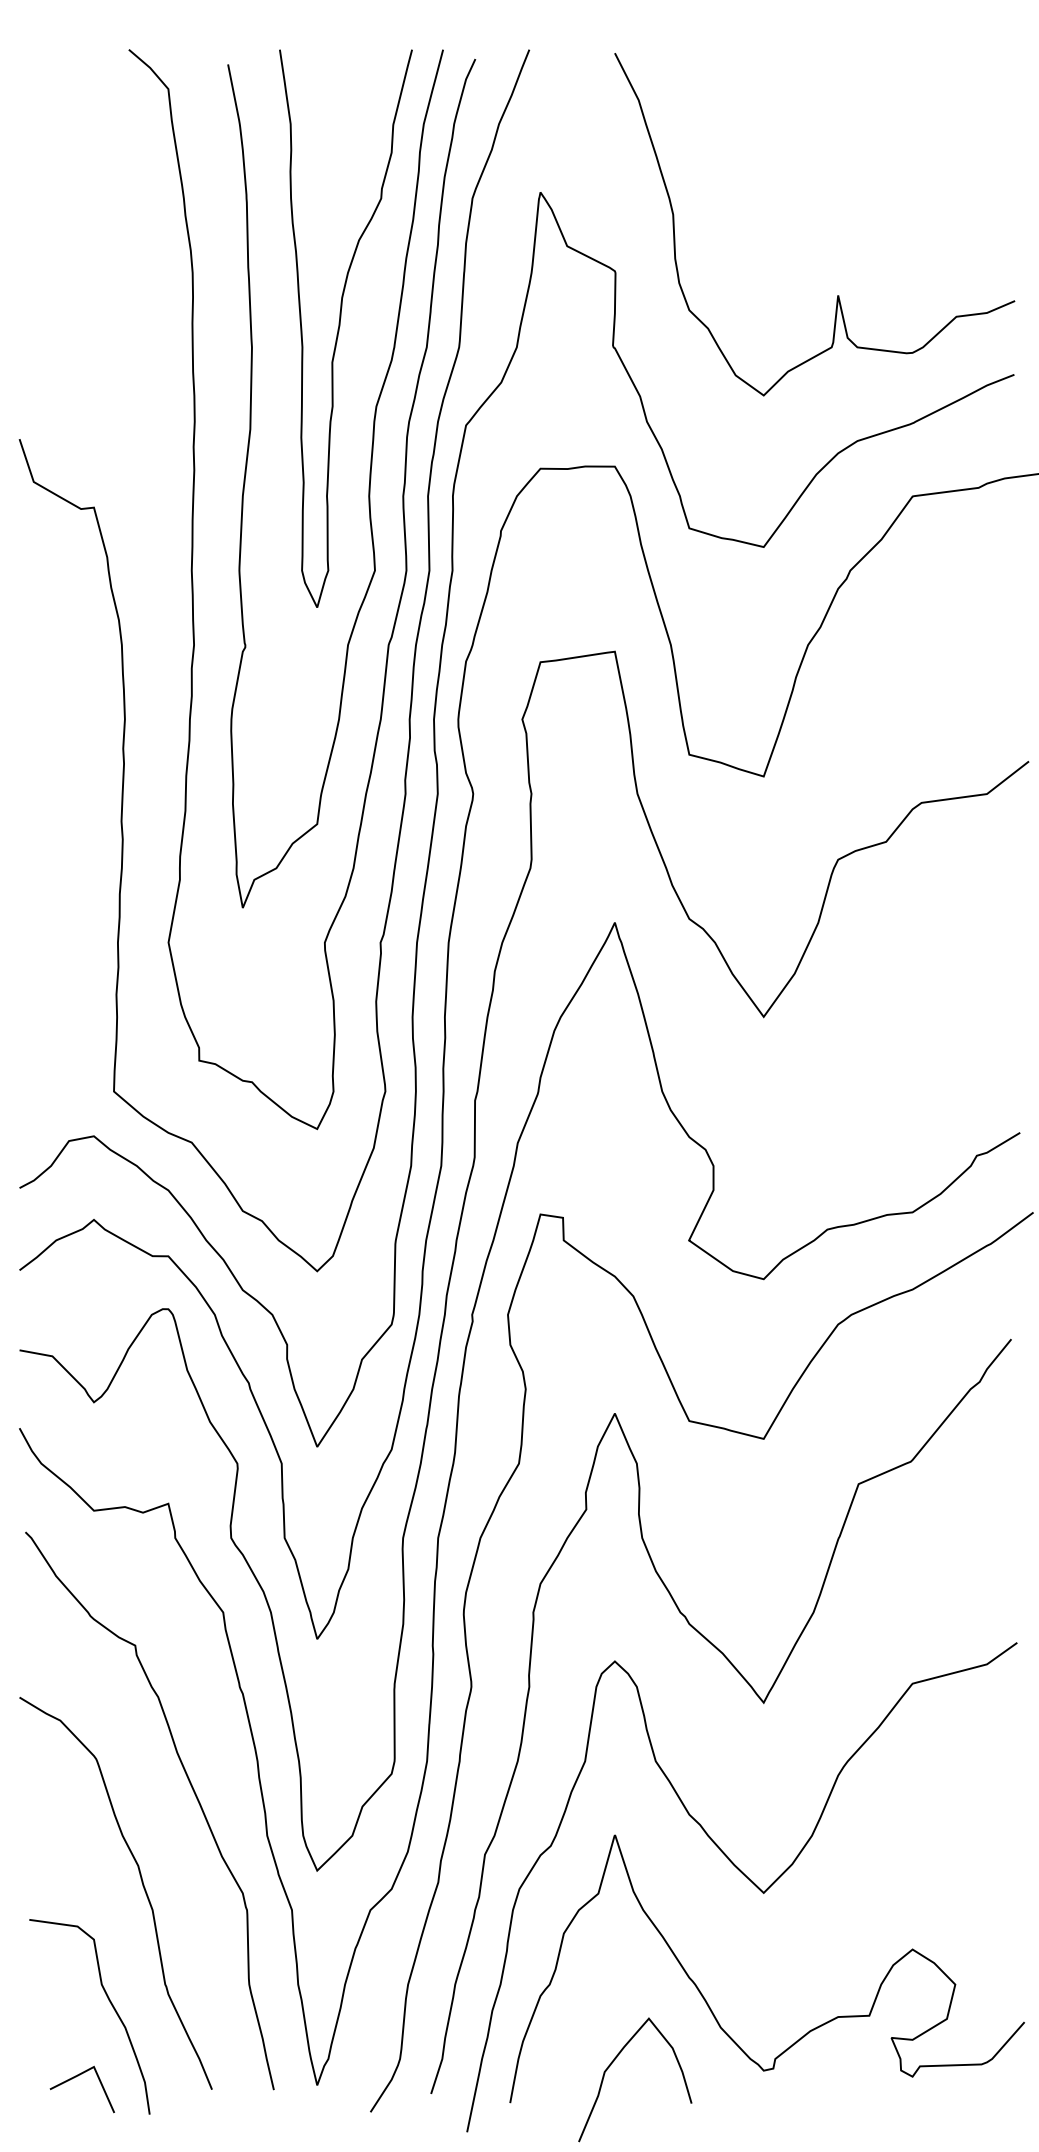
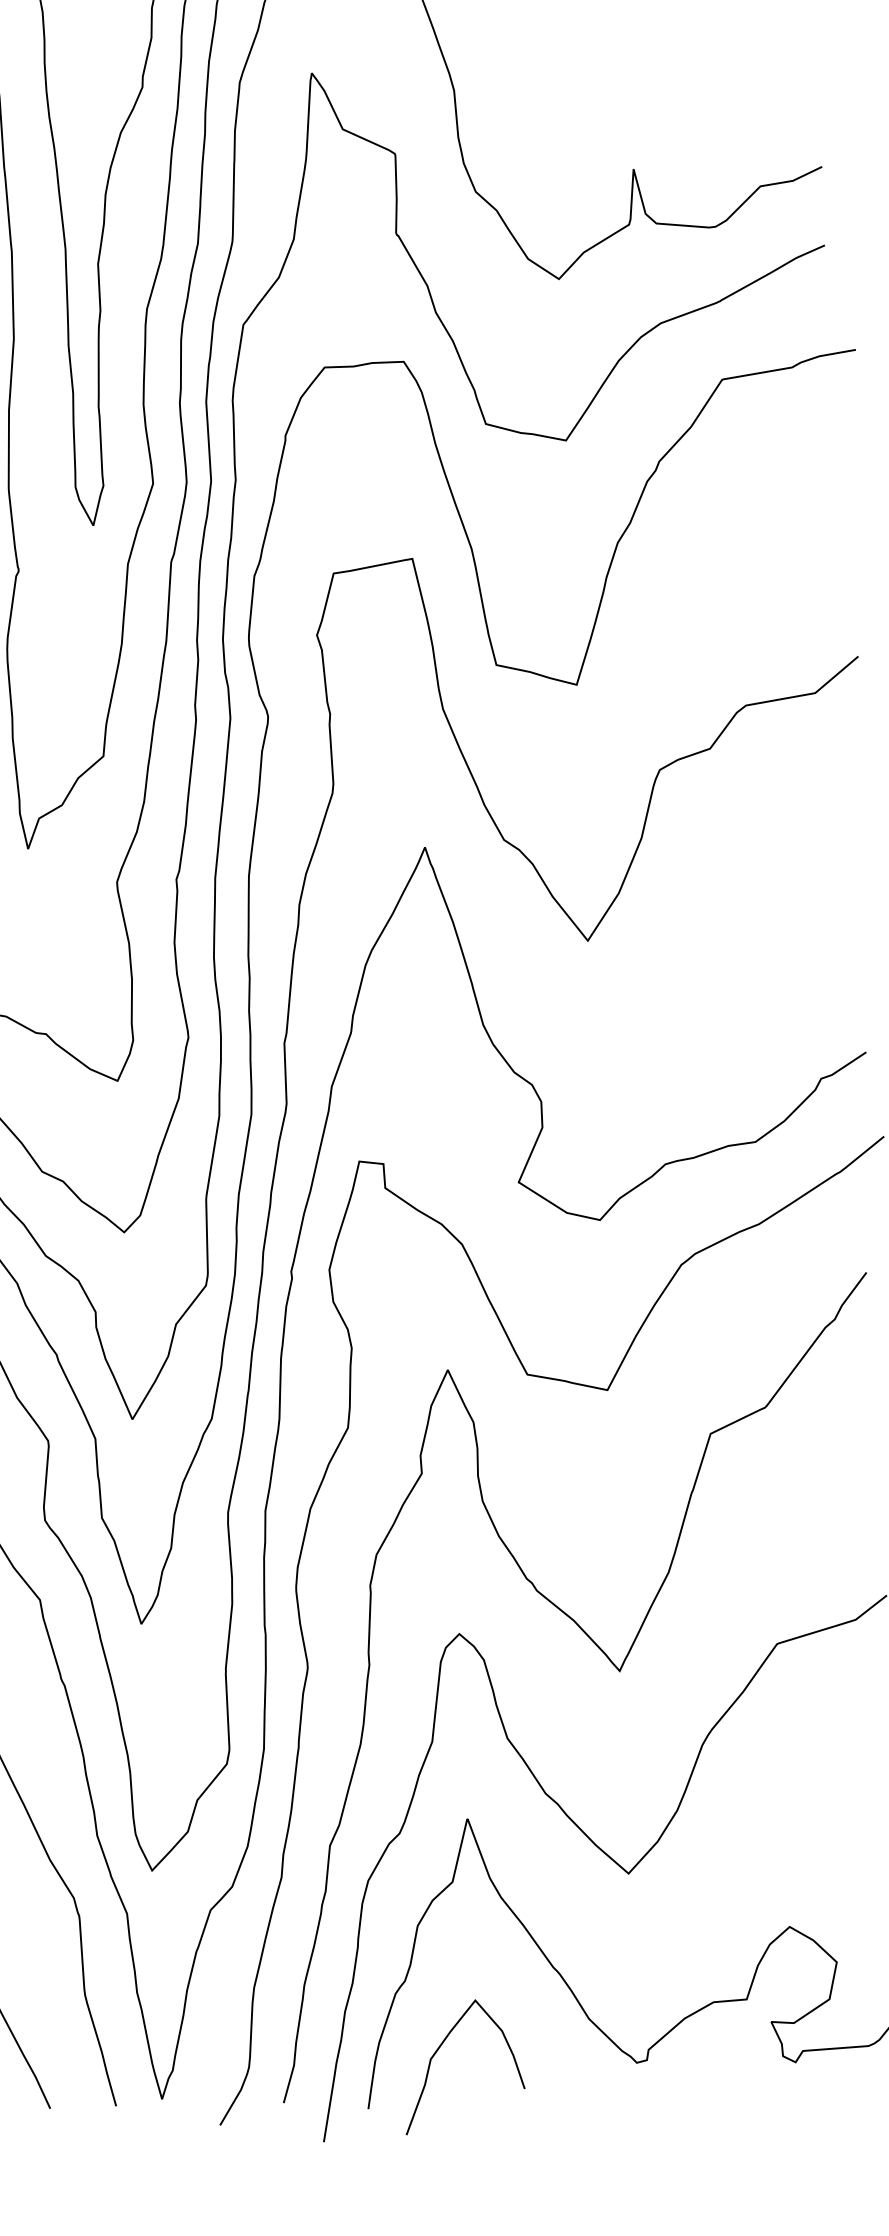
curve: (614, 2061) -> (440, 2047), moved

